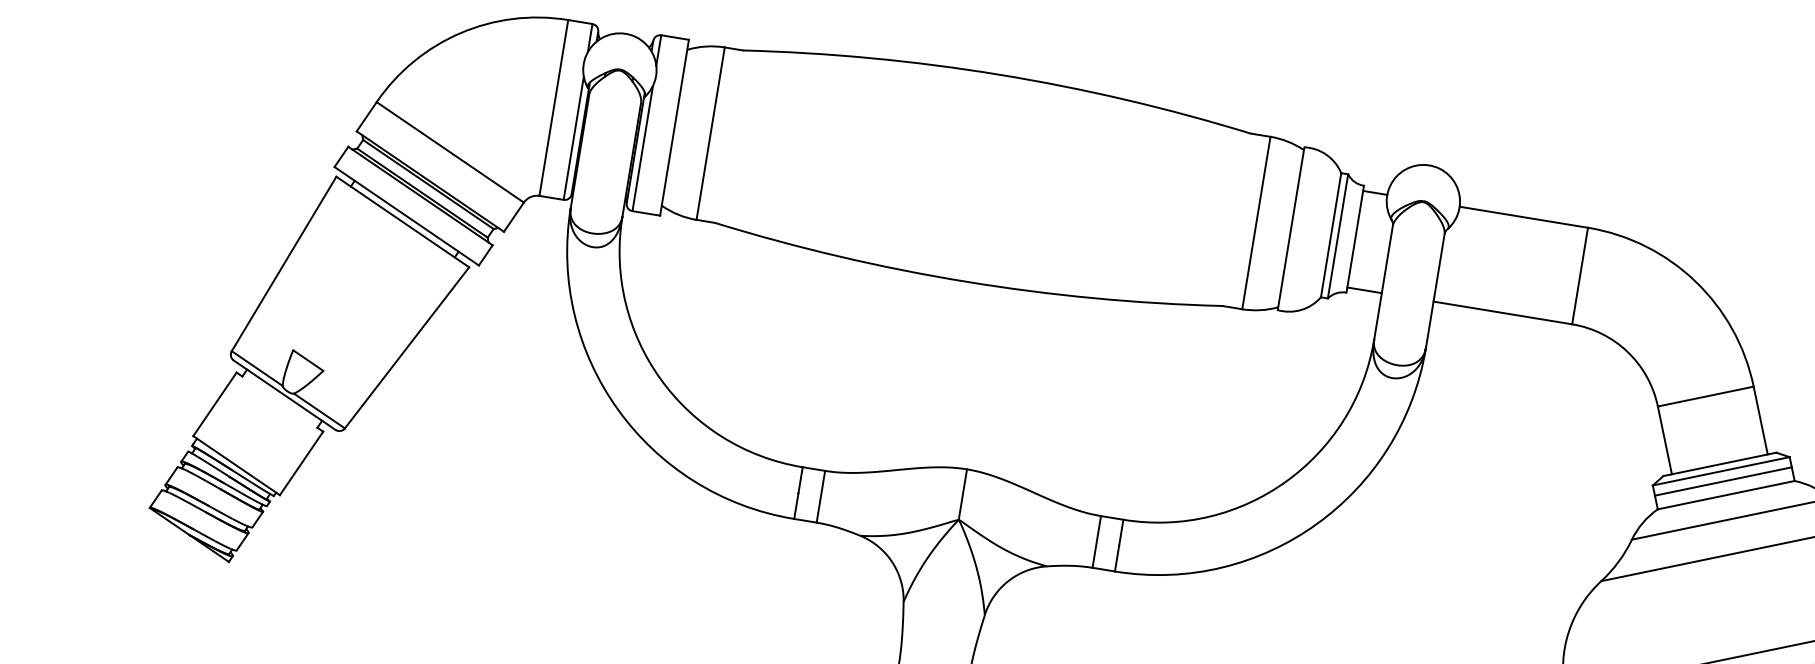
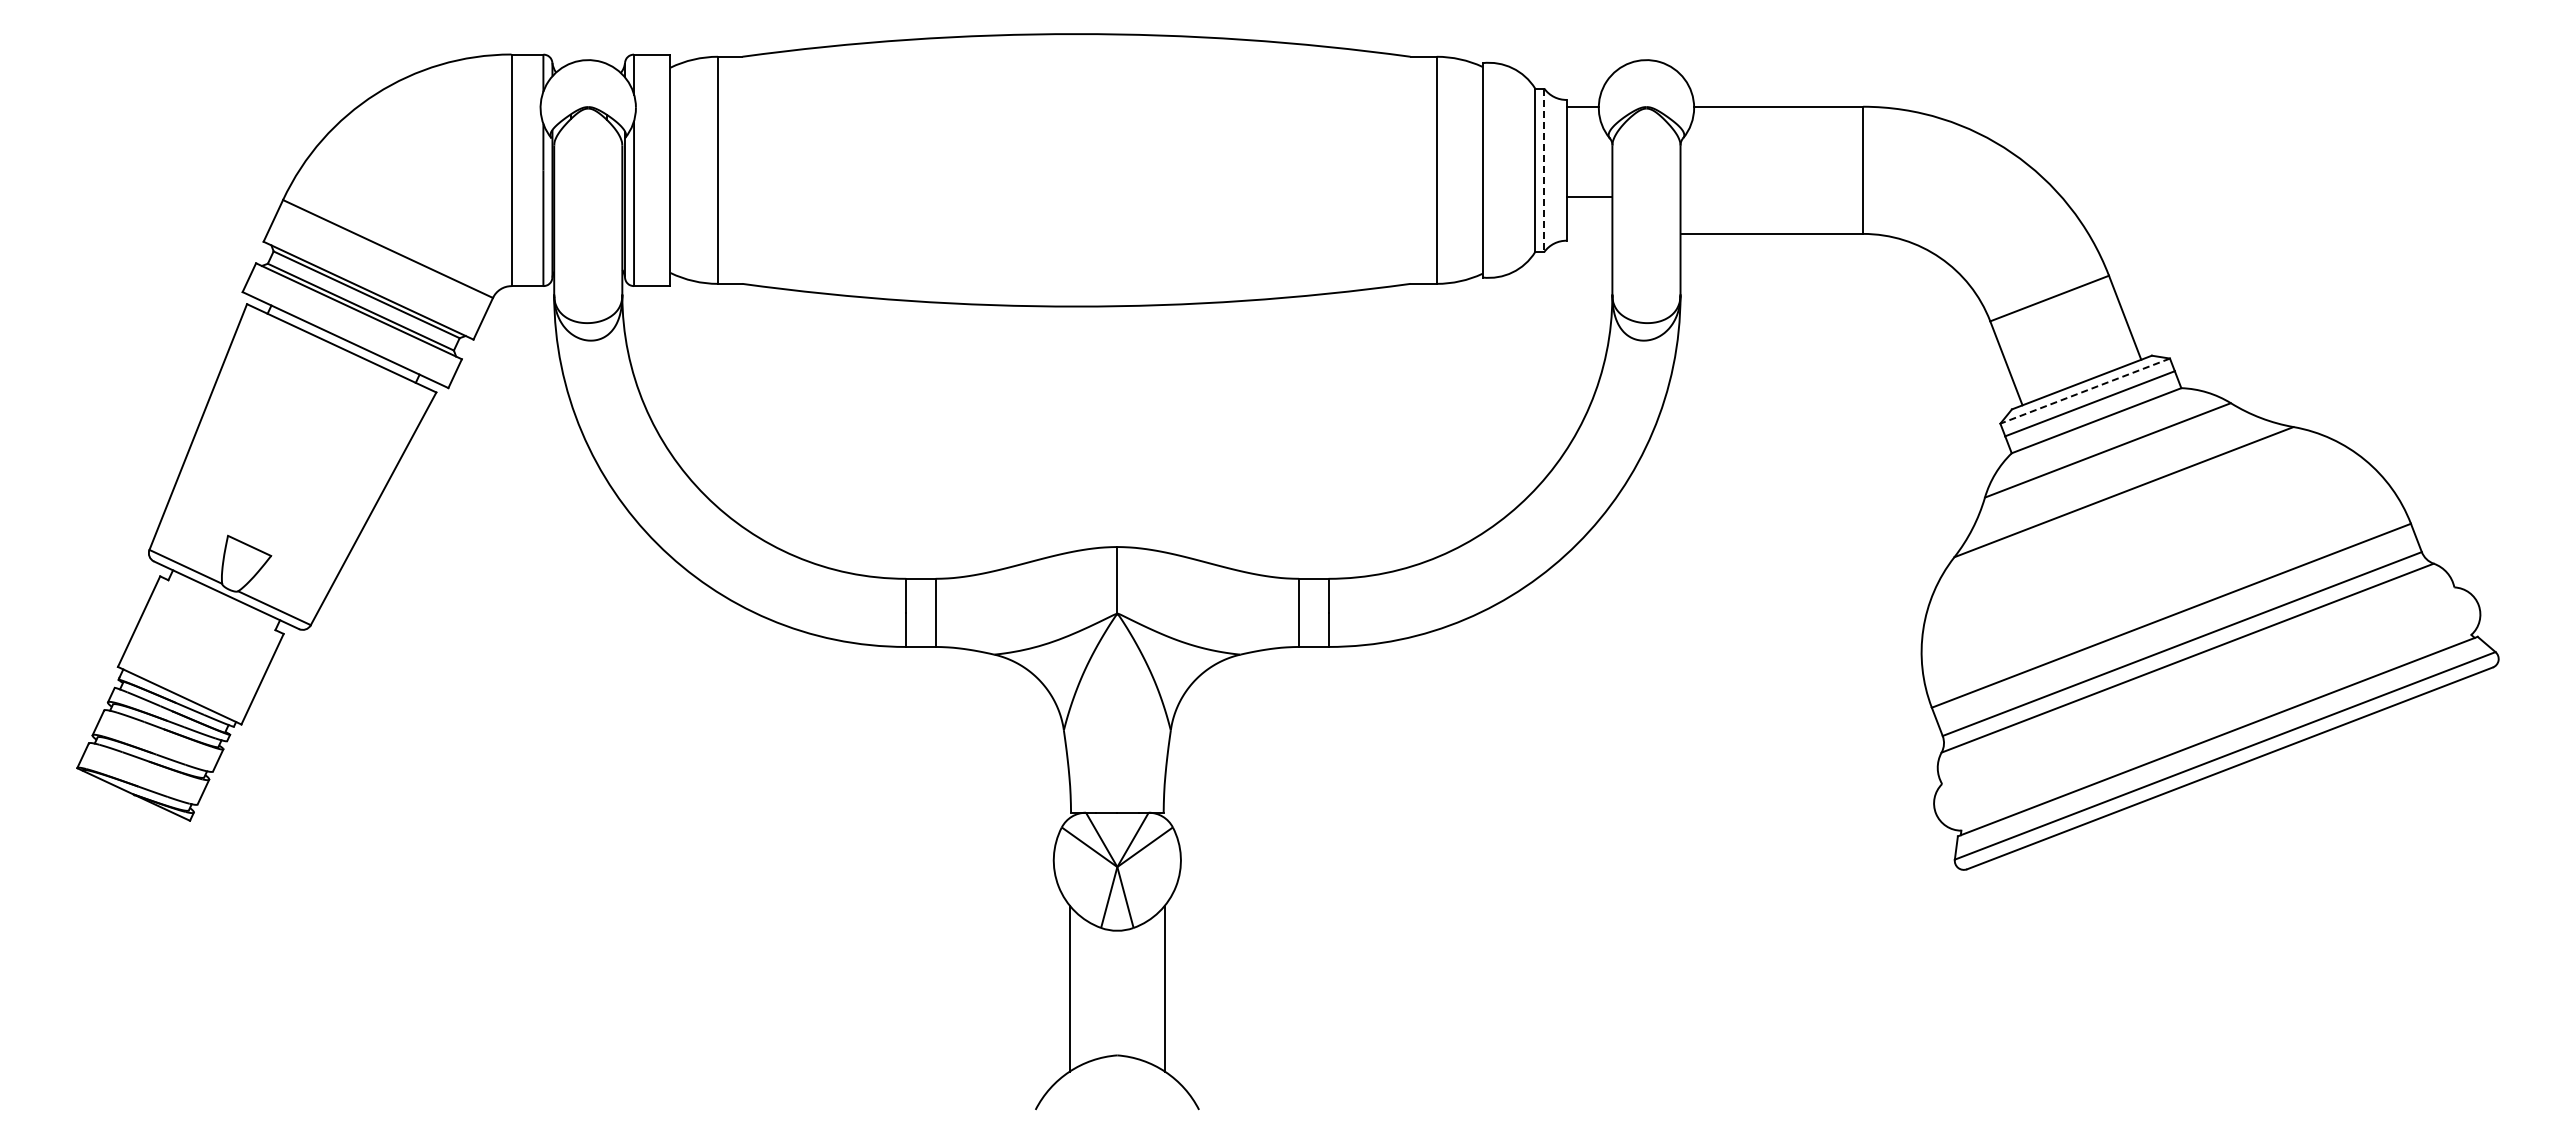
line: (1338, 236) -> (1544, 170), solid -> dashed
line: (1364, 289) -> (1589, 196), moved
line: (1721, 471) -> (2085, 391), solid -> dashed

